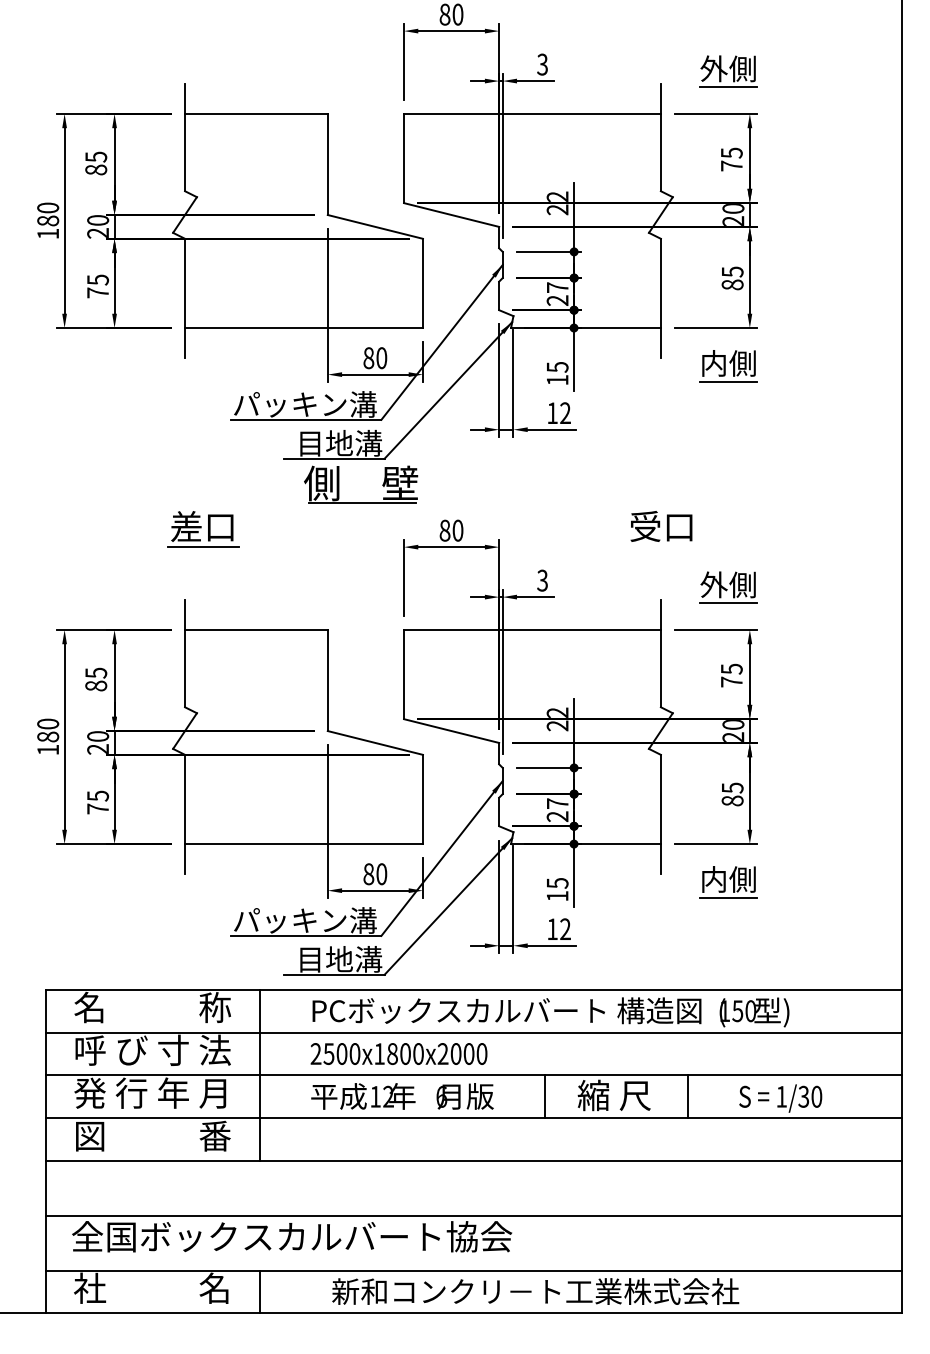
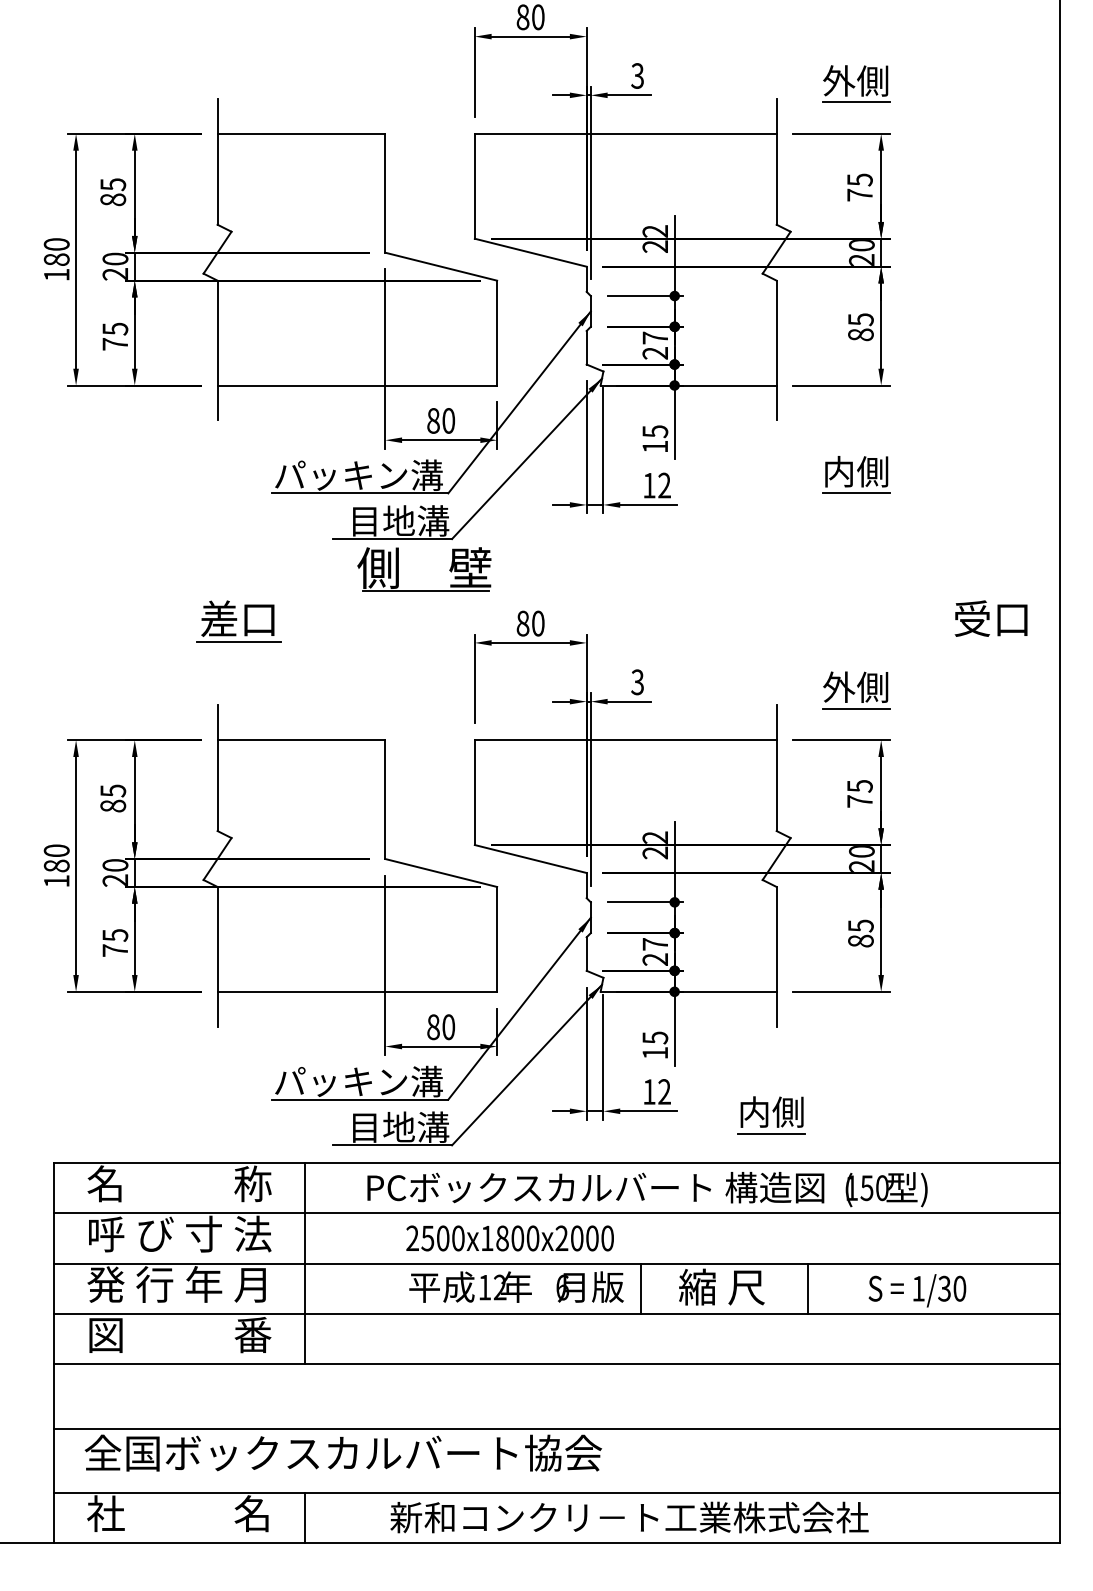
part: (728, 366) -> (856, 475), moved
text: (661, 526) -> (991, 618), moved
part: (728, 882) -> (771, 1115), moved
text: (398, 1053) -> (509, 1237), moved
text: (402, 1096) -> (516, 1287), moved

